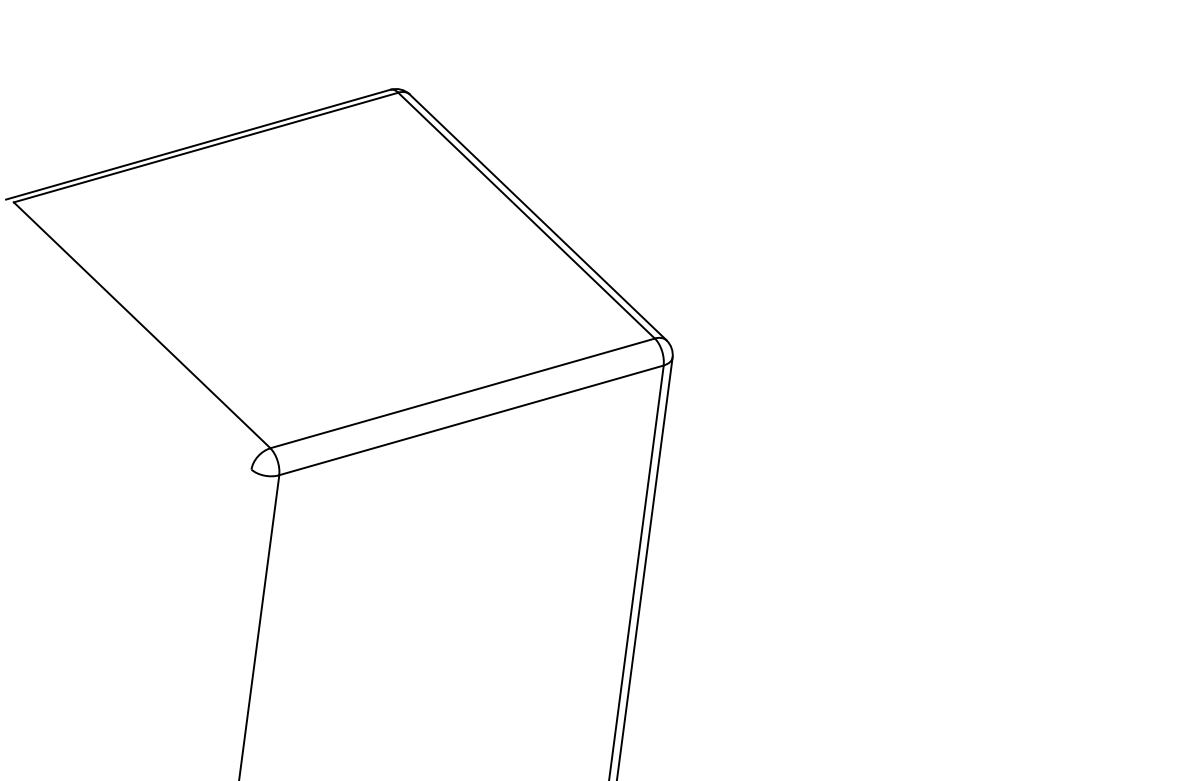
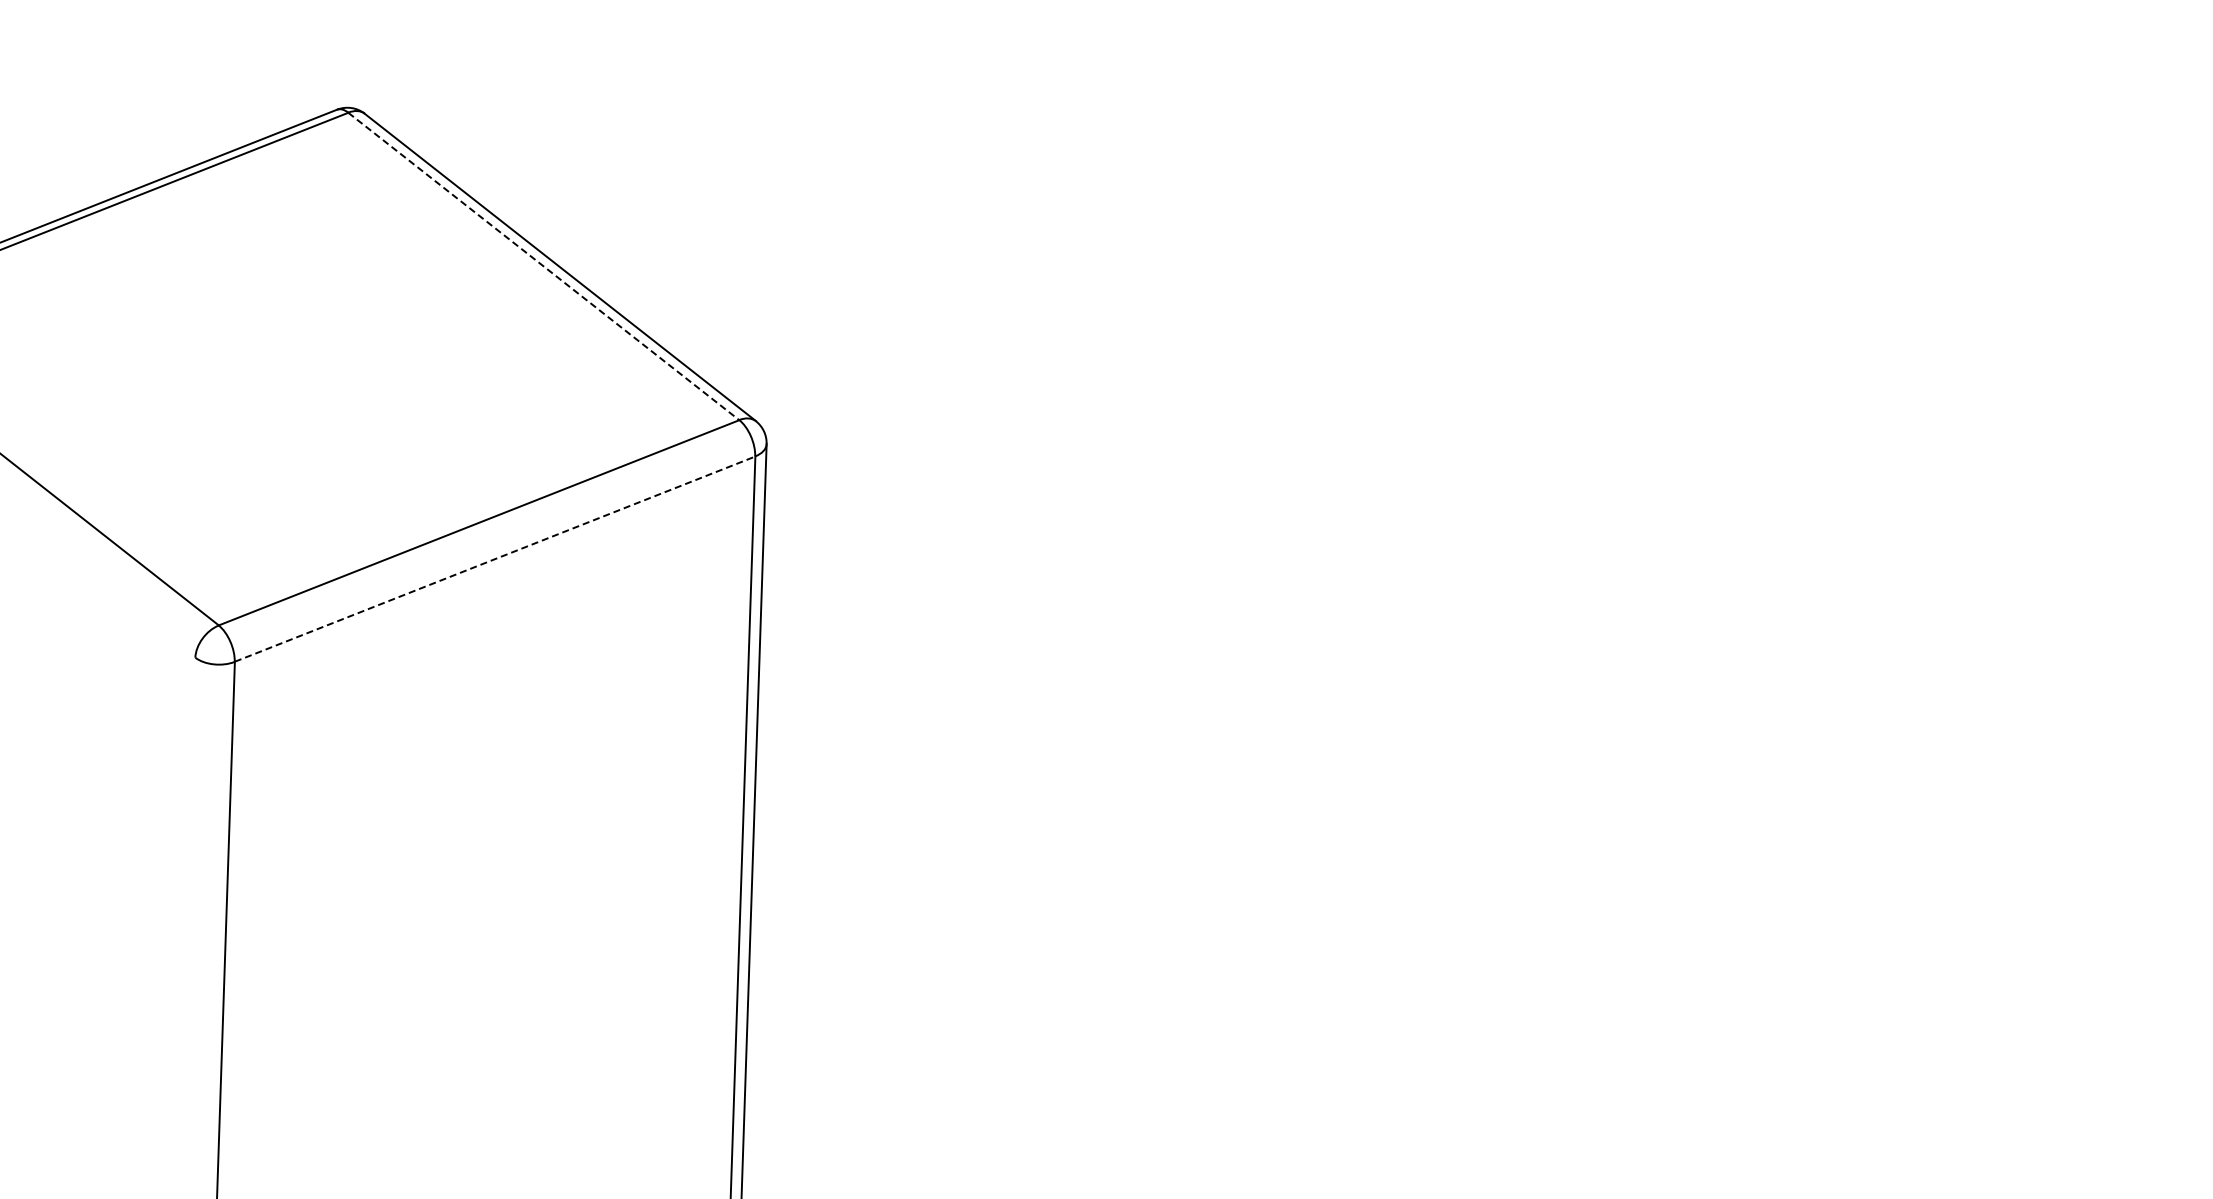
line: (526, 215) -> (543, 266), solid -> dashed
line: (471, 420) -> (495, 559), solid -> dashed

